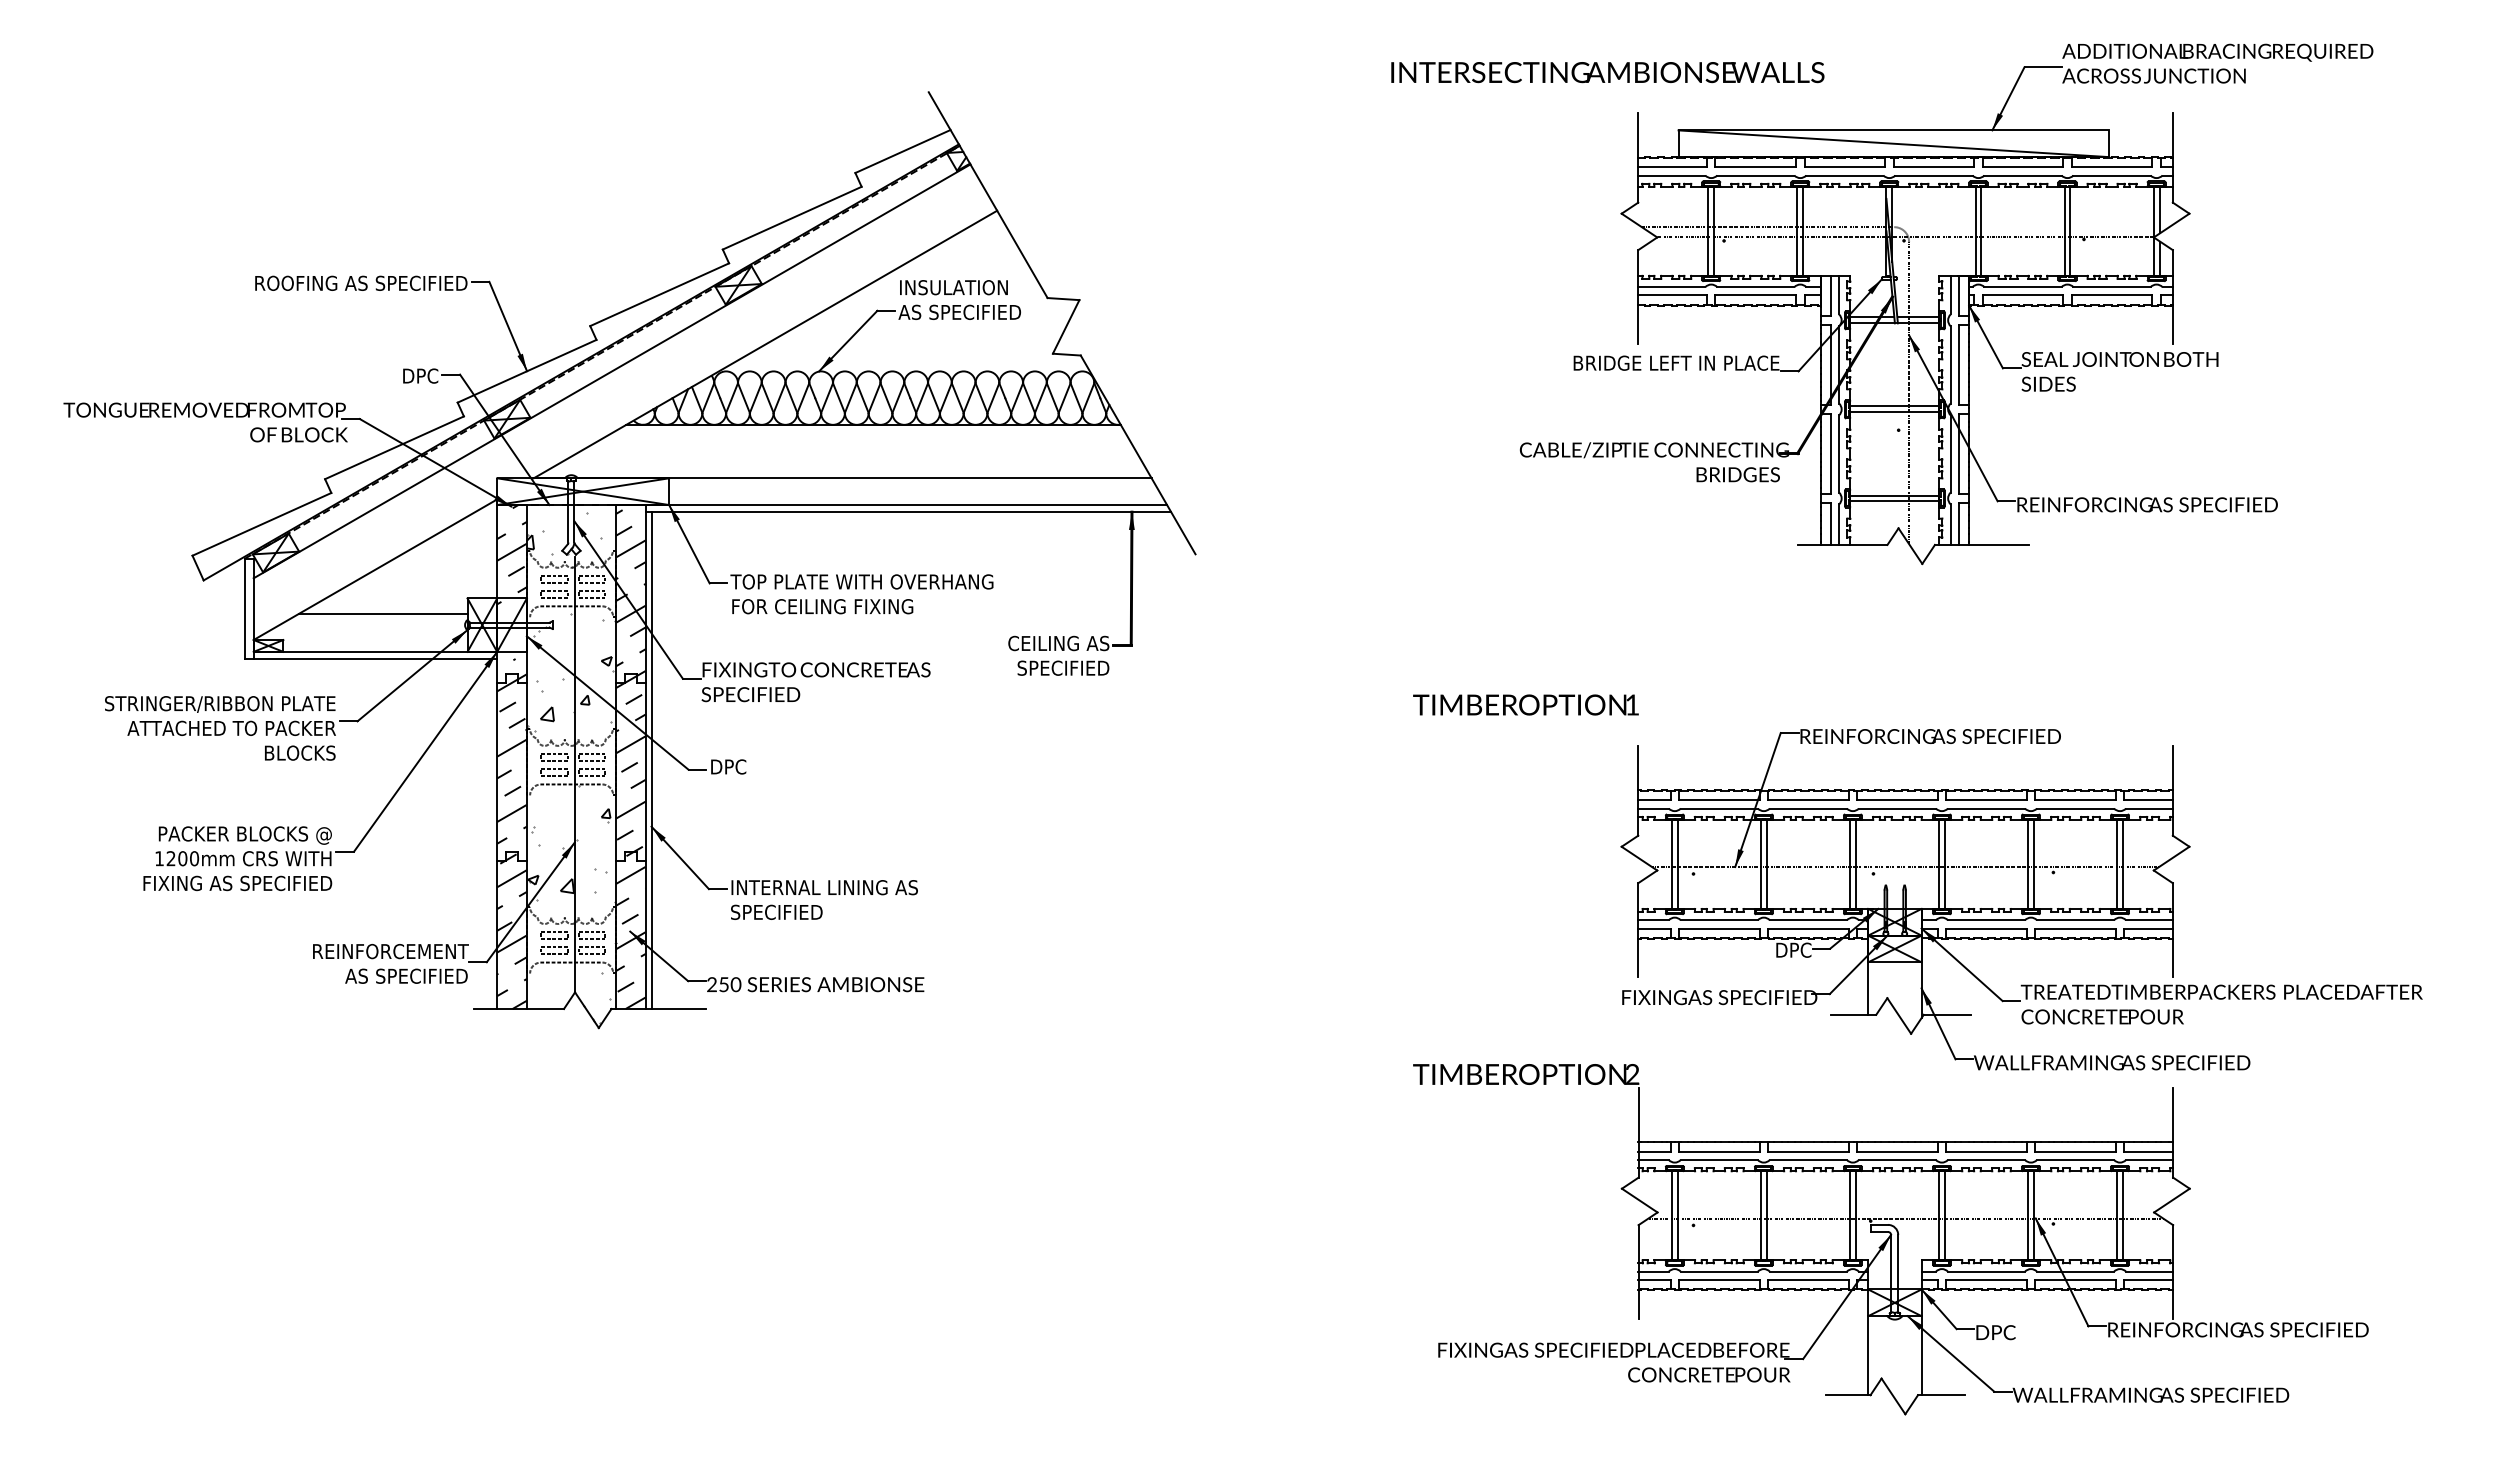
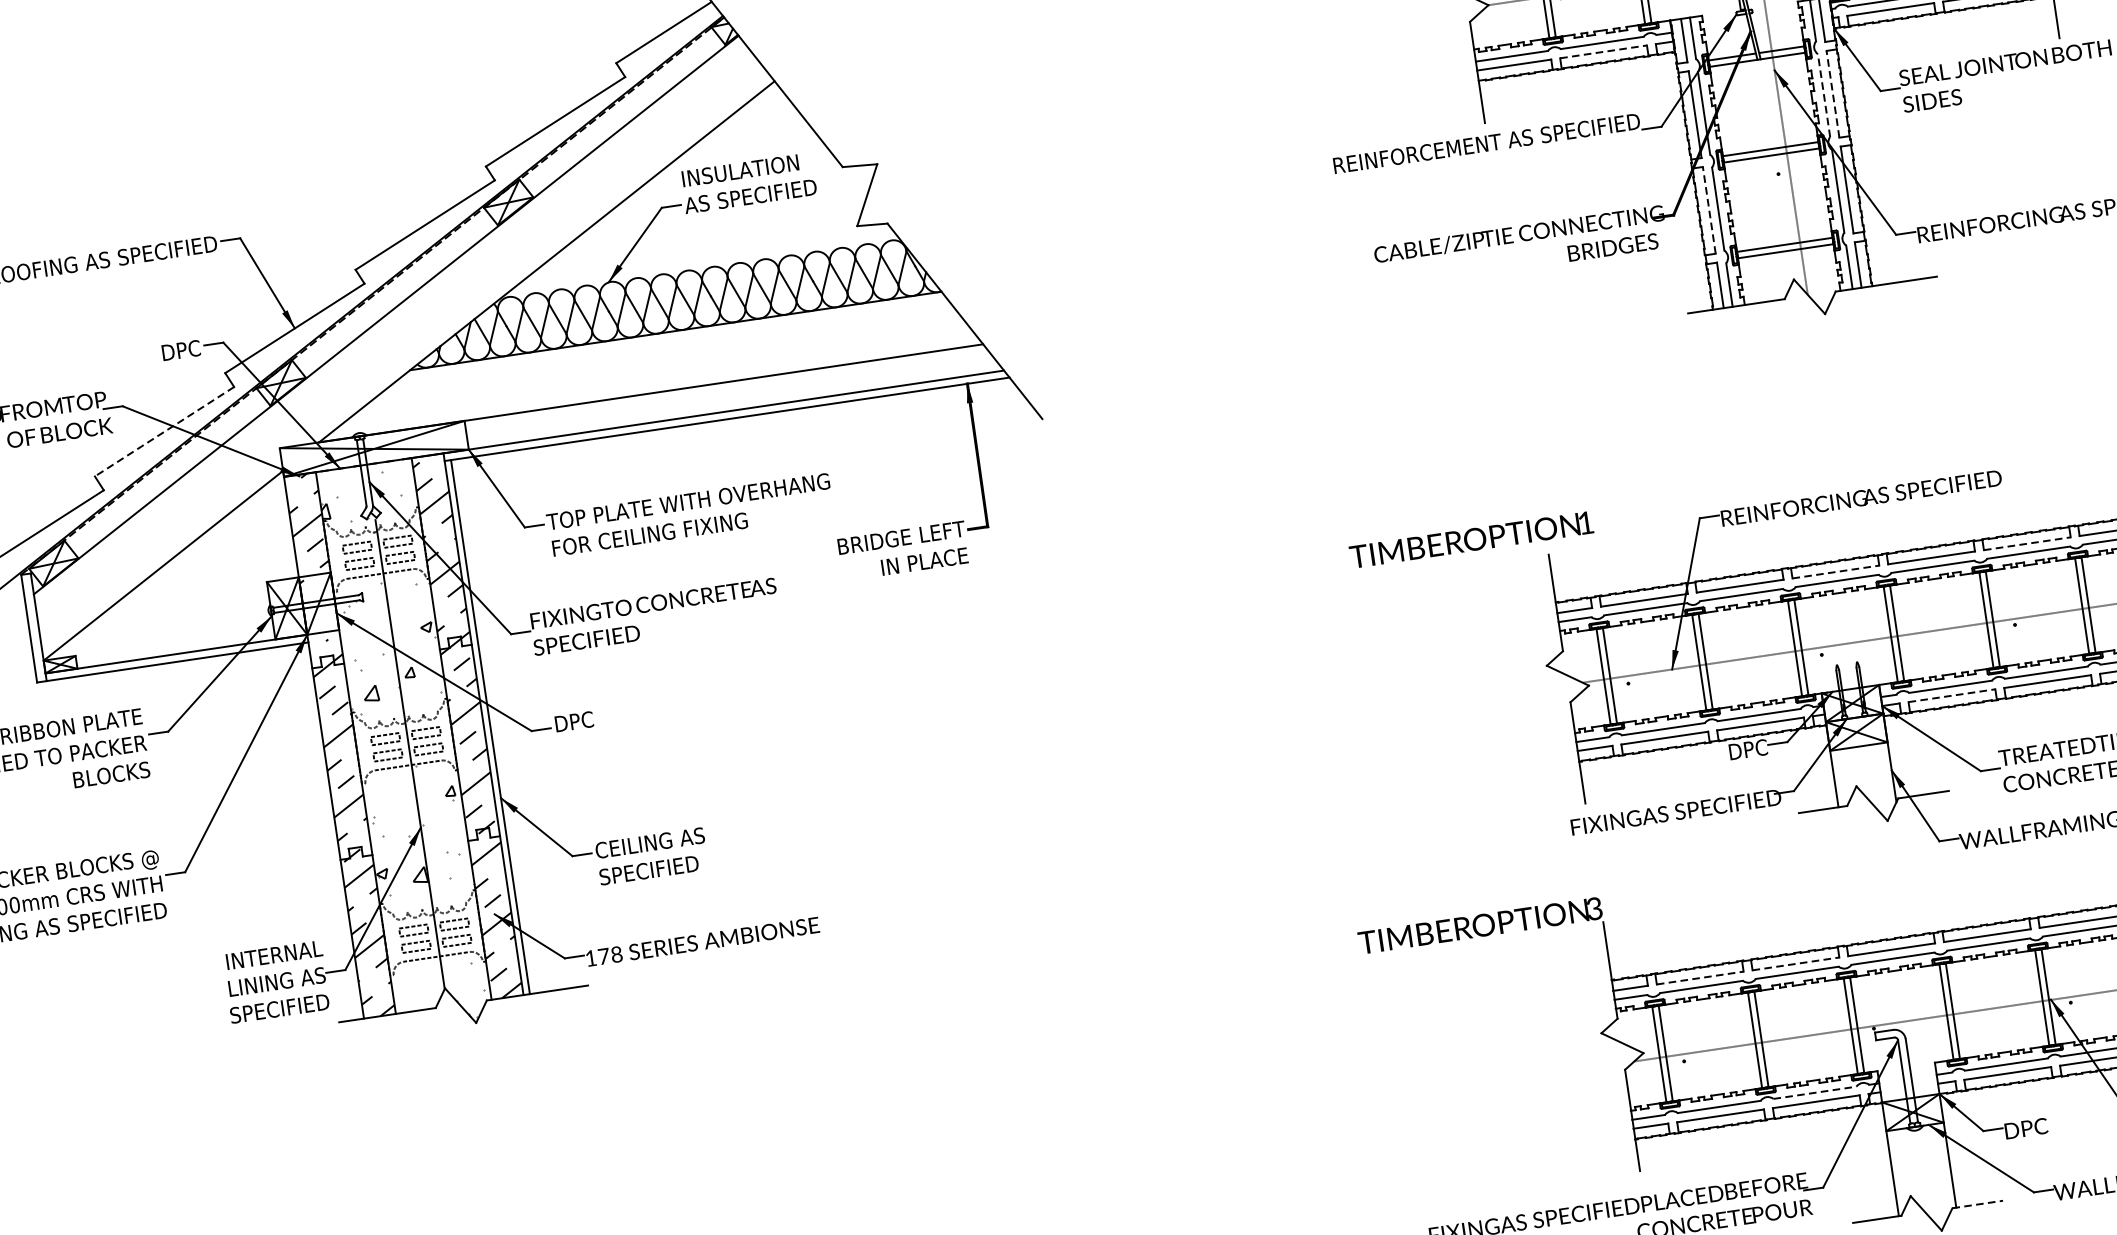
line: (1756, 295) -> (1604, 51), solid -> dashed
text: (1637, 362) -> (1487, 142), BRIDGE LEFT IN PLACE -> REINFORCEMENT AS SPECIFIED
line: (1950, 364) -> (1823, 95), solid -> dashed
line: (1959, 364) -> (1833, 93), solid -> dashed
line: (394, 448) -> (164, 432), solid -> dashed
line: (1830, 453) -> (1708, 209), solid -> dashed
line: (382, 614) -> (178, 612), removed
text: (1051, 655) -> (903, 550), CEILING AS SPECIFIED -> BRIDGE LEFT IN PLACE
text: (1525, 704) -> (1470, 539), moved
line: (1897, 800) -> (1836, 572), solid -> dashed
line: (2076, 800) -> (2028, 543), solid -> dashed
text: (823, 887) -> (695, 836), INTERNAL LINING AS SPECIFIED -> CEILING AS SPECIFIED
line: (1986, 928) -> (1951, 695), solid -> dashed
text: (390, 963) -> (242, 986), REINFORCEMENT AS SPECIFIED -> INTERNAL LINING AS SPECIFIED
text: (724, 984) -> (604, 956), 250 -> 178
text: (1632, 1077) -> (1595, 912), 2 -> 3
line: (1719, 1151) -> (1700, 977), solid -> dashed
line: (1808, 1151) -> (1796, 963), solid -> dashed
line: (1808, 1271) -> (1815, 1092), solid -> dashed
line: (1941, 1395) -> (1977, 1204), solid -> dashed

